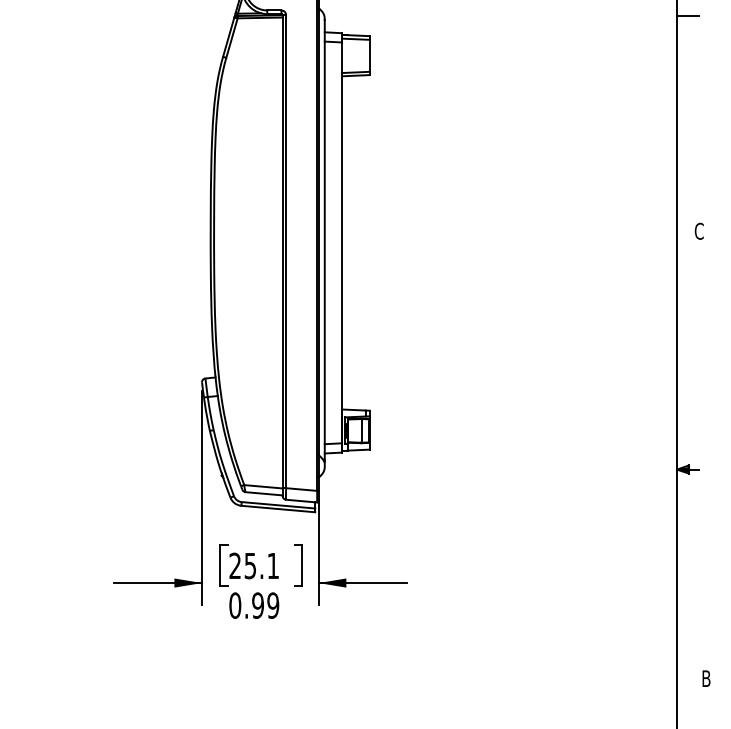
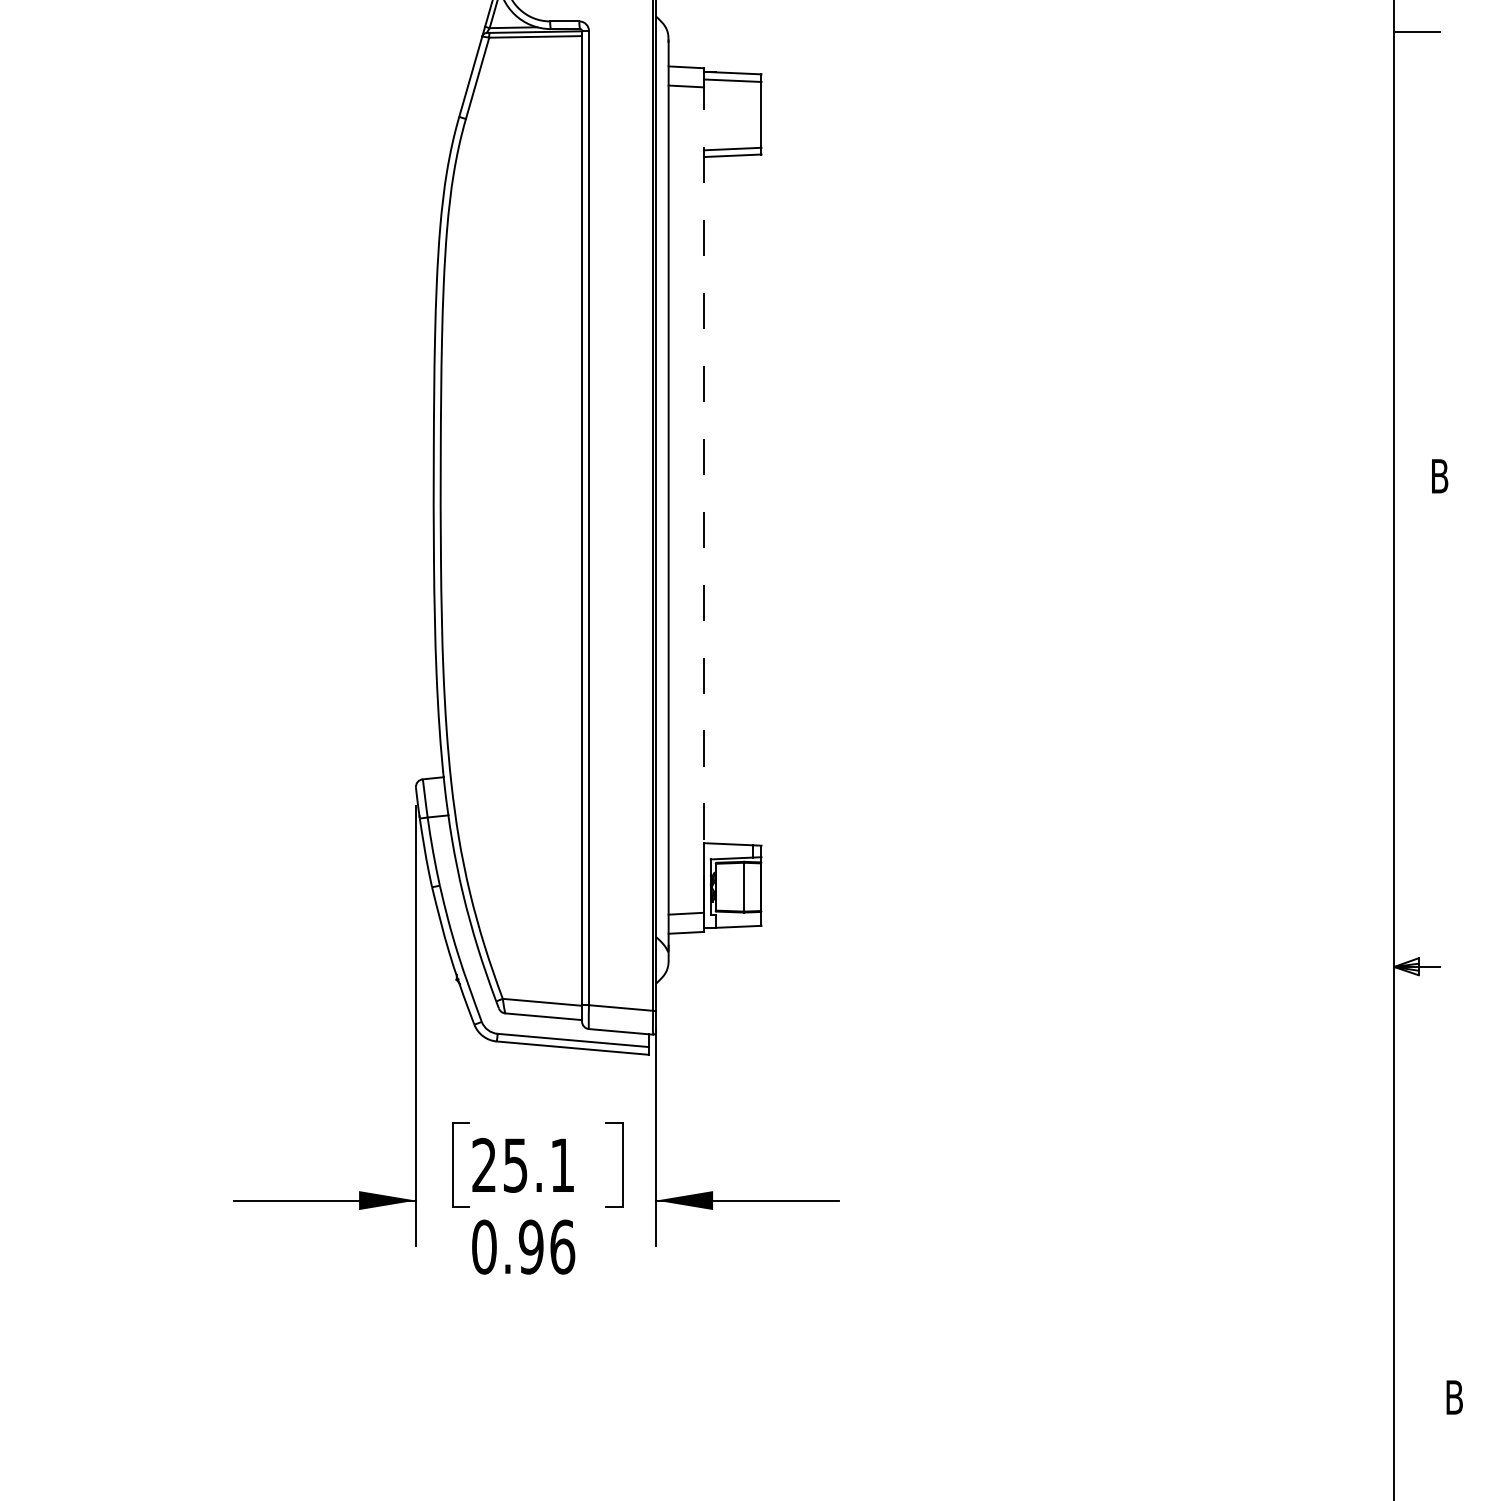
text: (698, 230) -> (1438, 474), C -> B
line: (341, 242) -> (703, 499), solid -> dashed
text: (273, 605) -> (563, 1246), 0.99 -> 0.96

